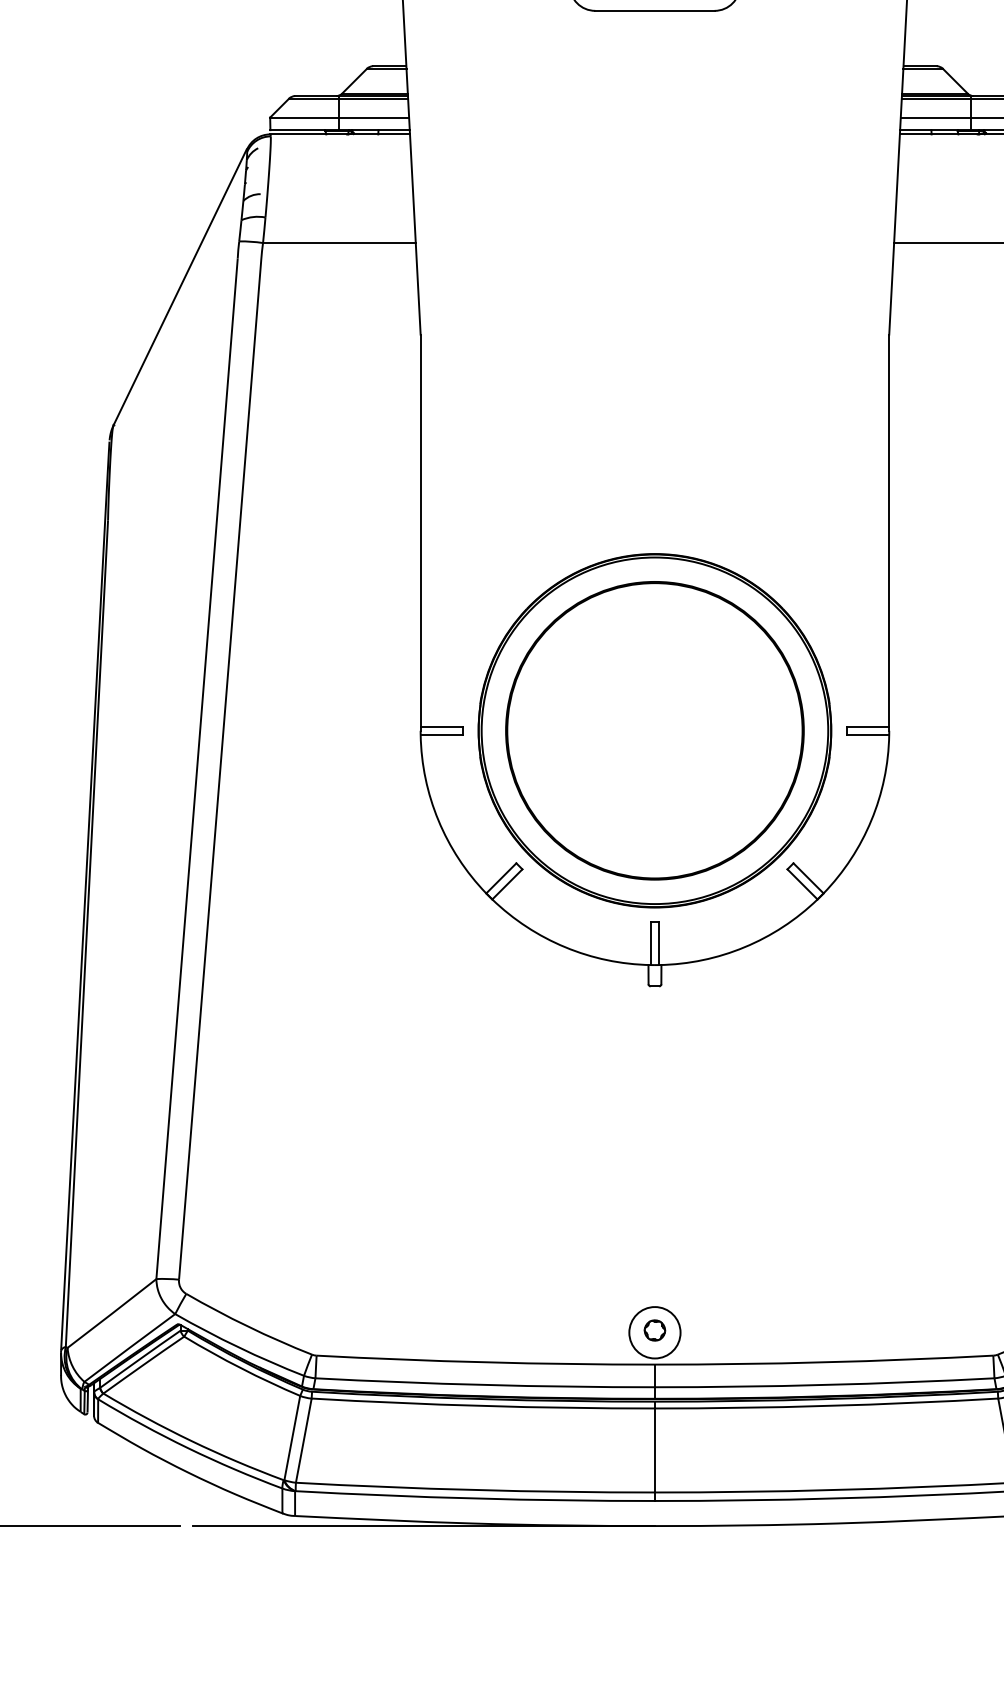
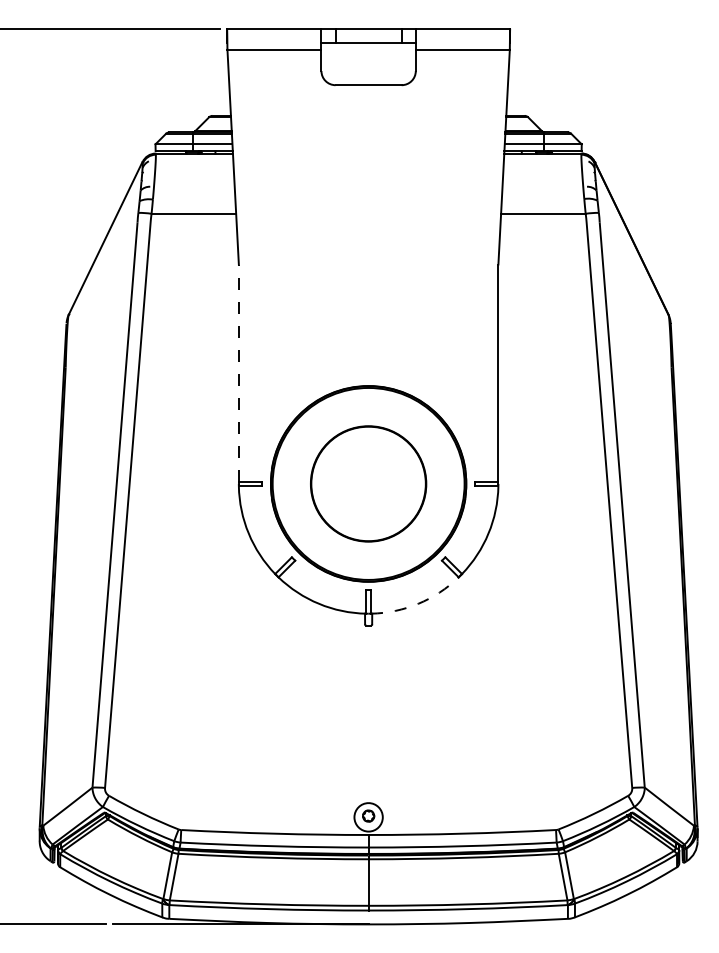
line: (419, 531) -> (238, 373), solid -> dashed
part: (654, 729) -> (368, 483), size x0.7
arc: (744, 946) -> (418, 603), solid -> dashed

